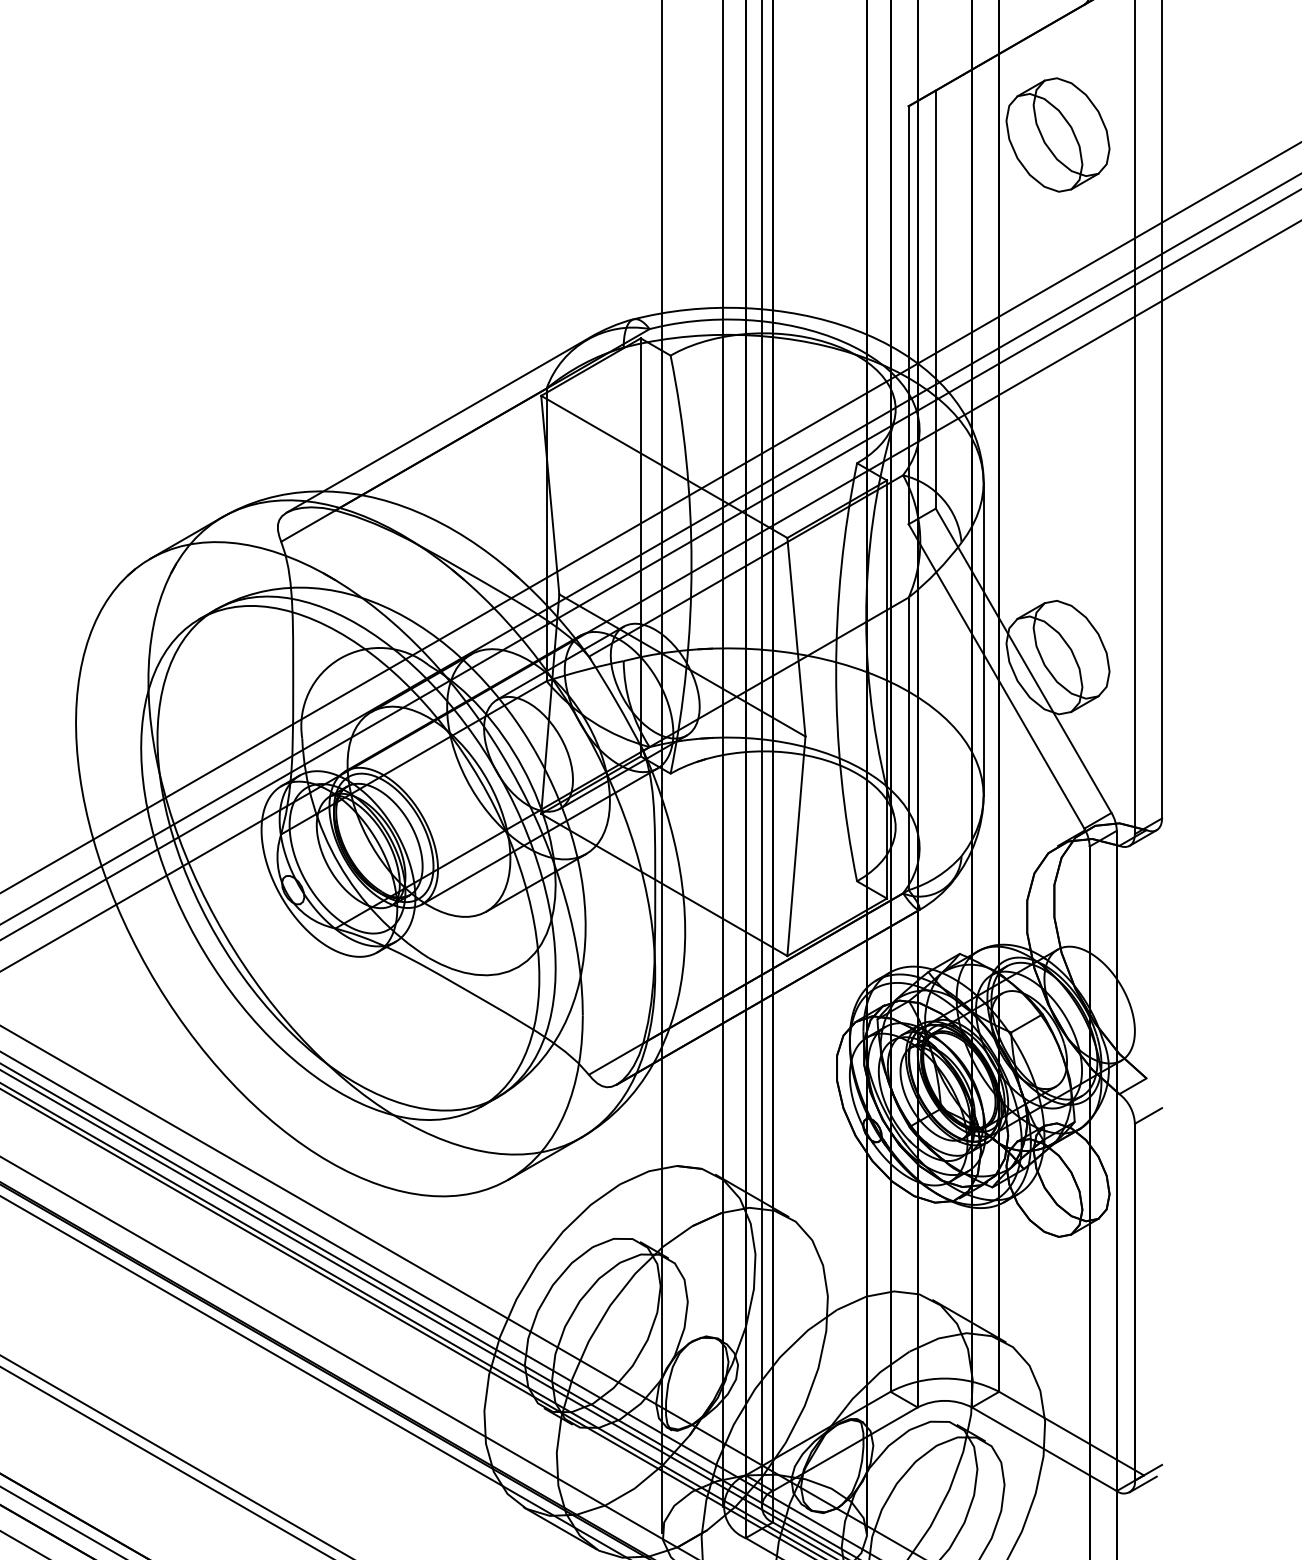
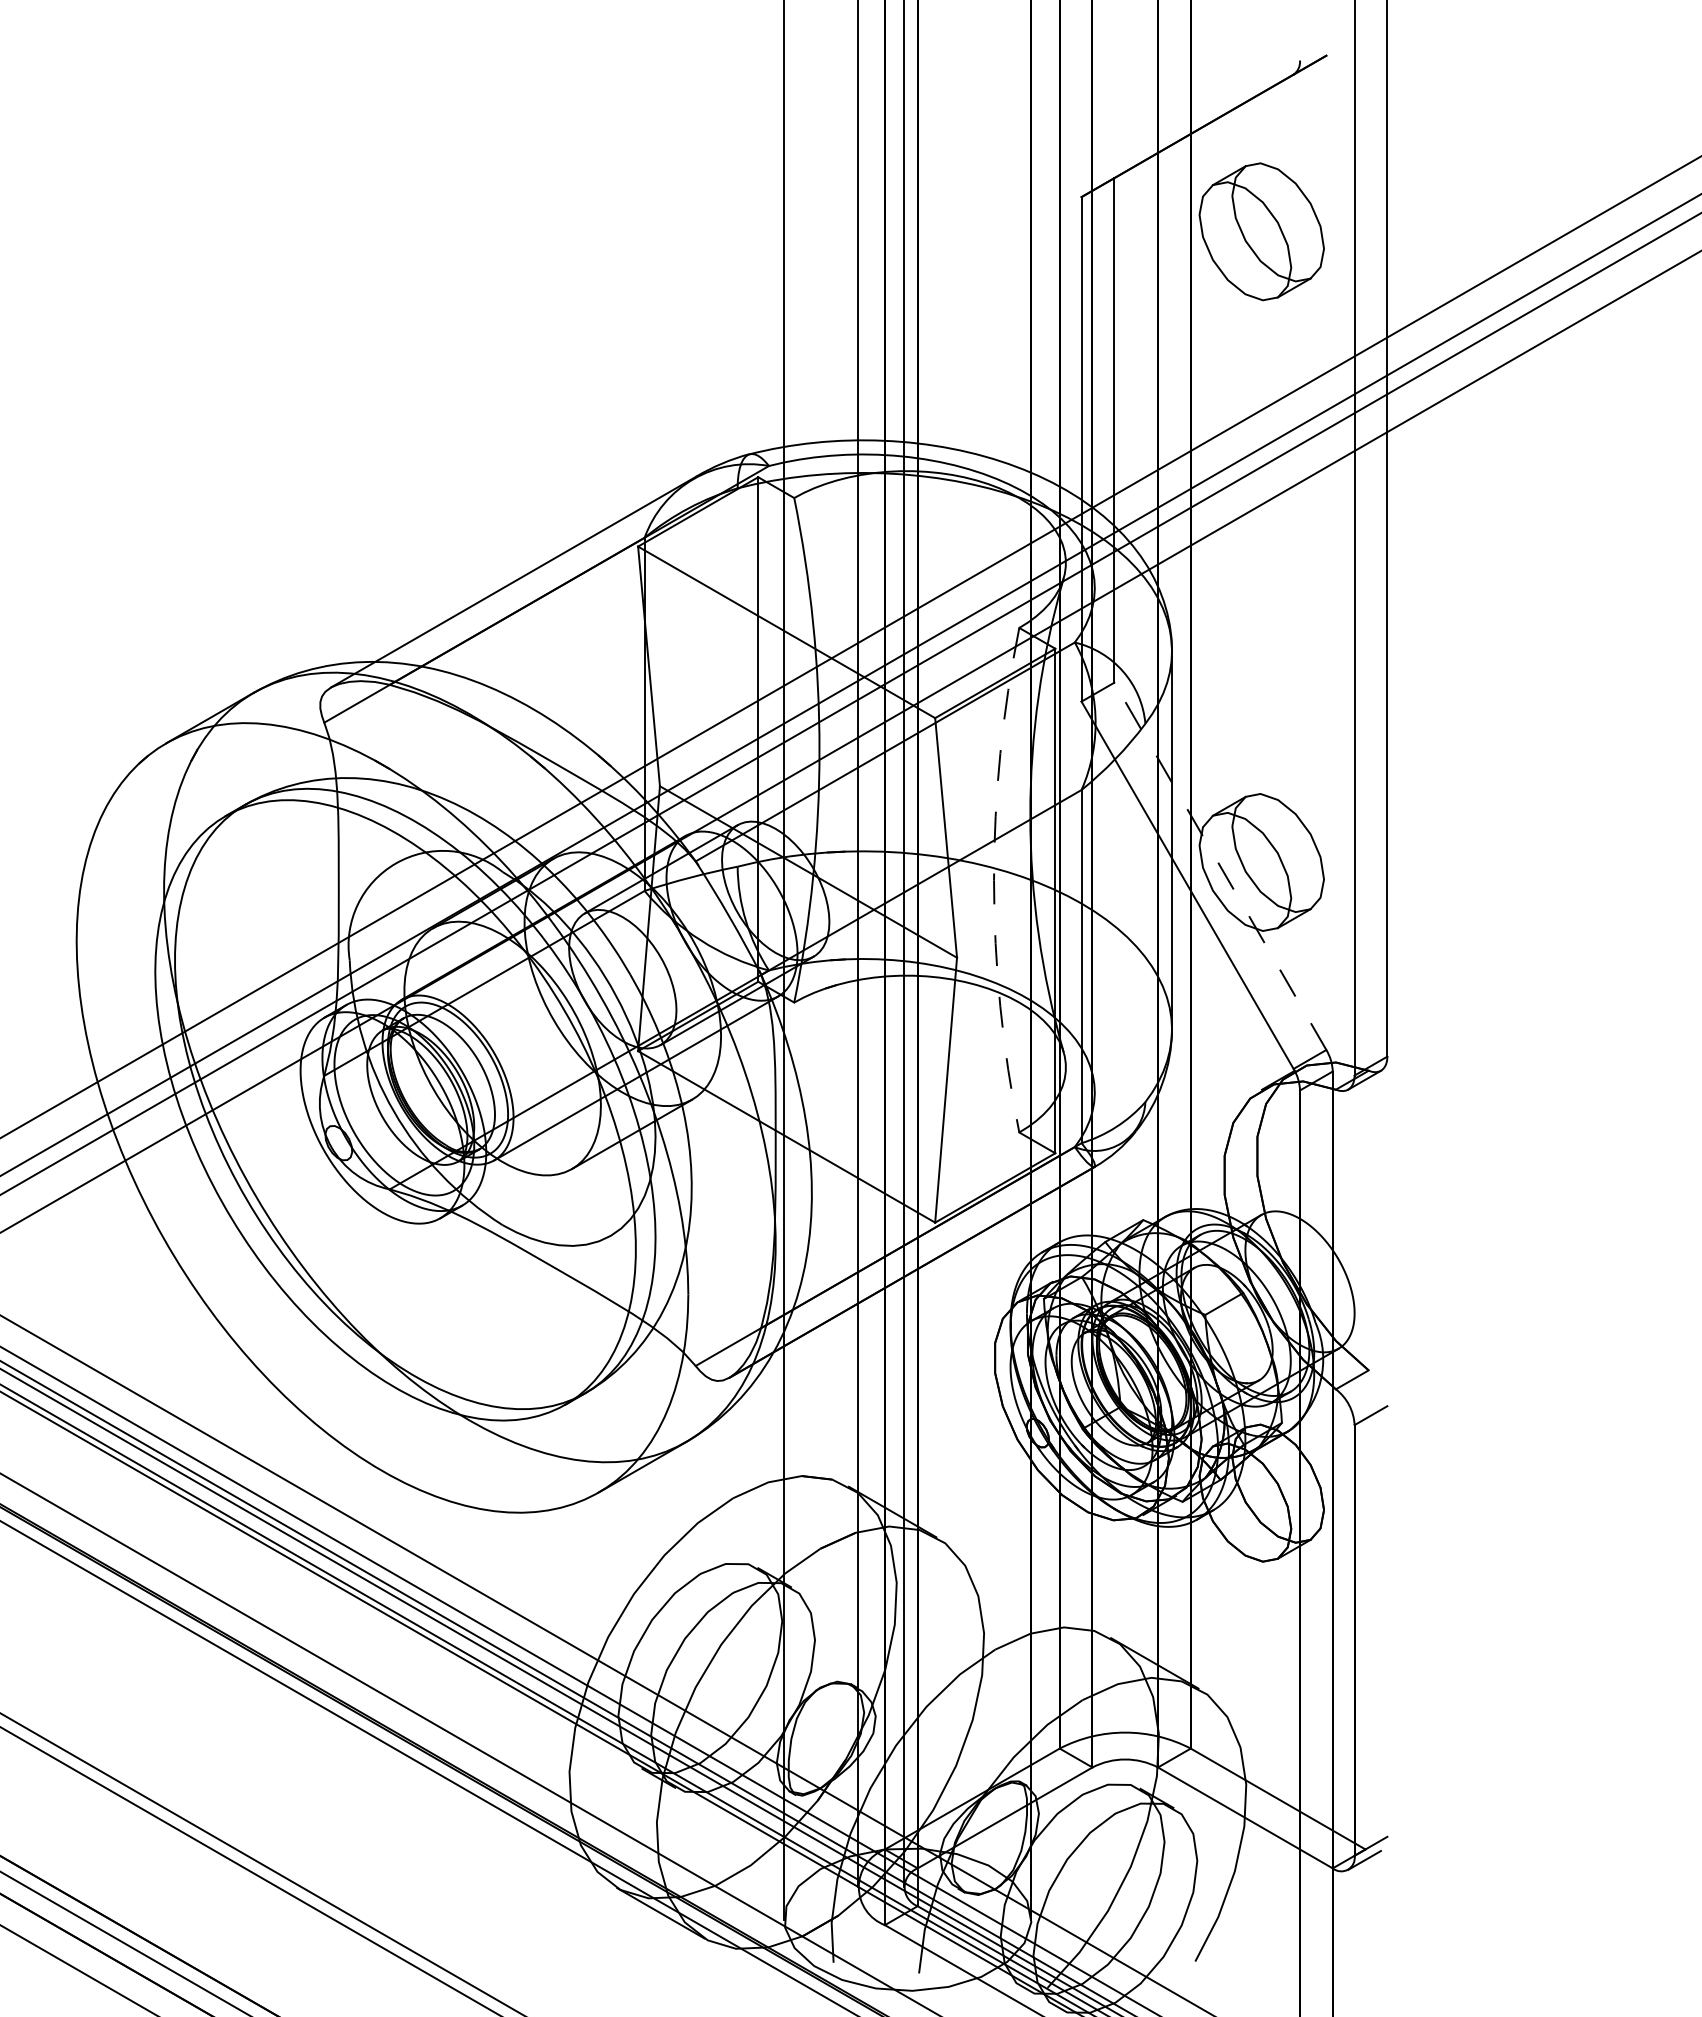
line: (1023, 660) -> (1220, 865), solid -> dashed
arc: (836, 672) -> (994, 880), solid -> dashed

